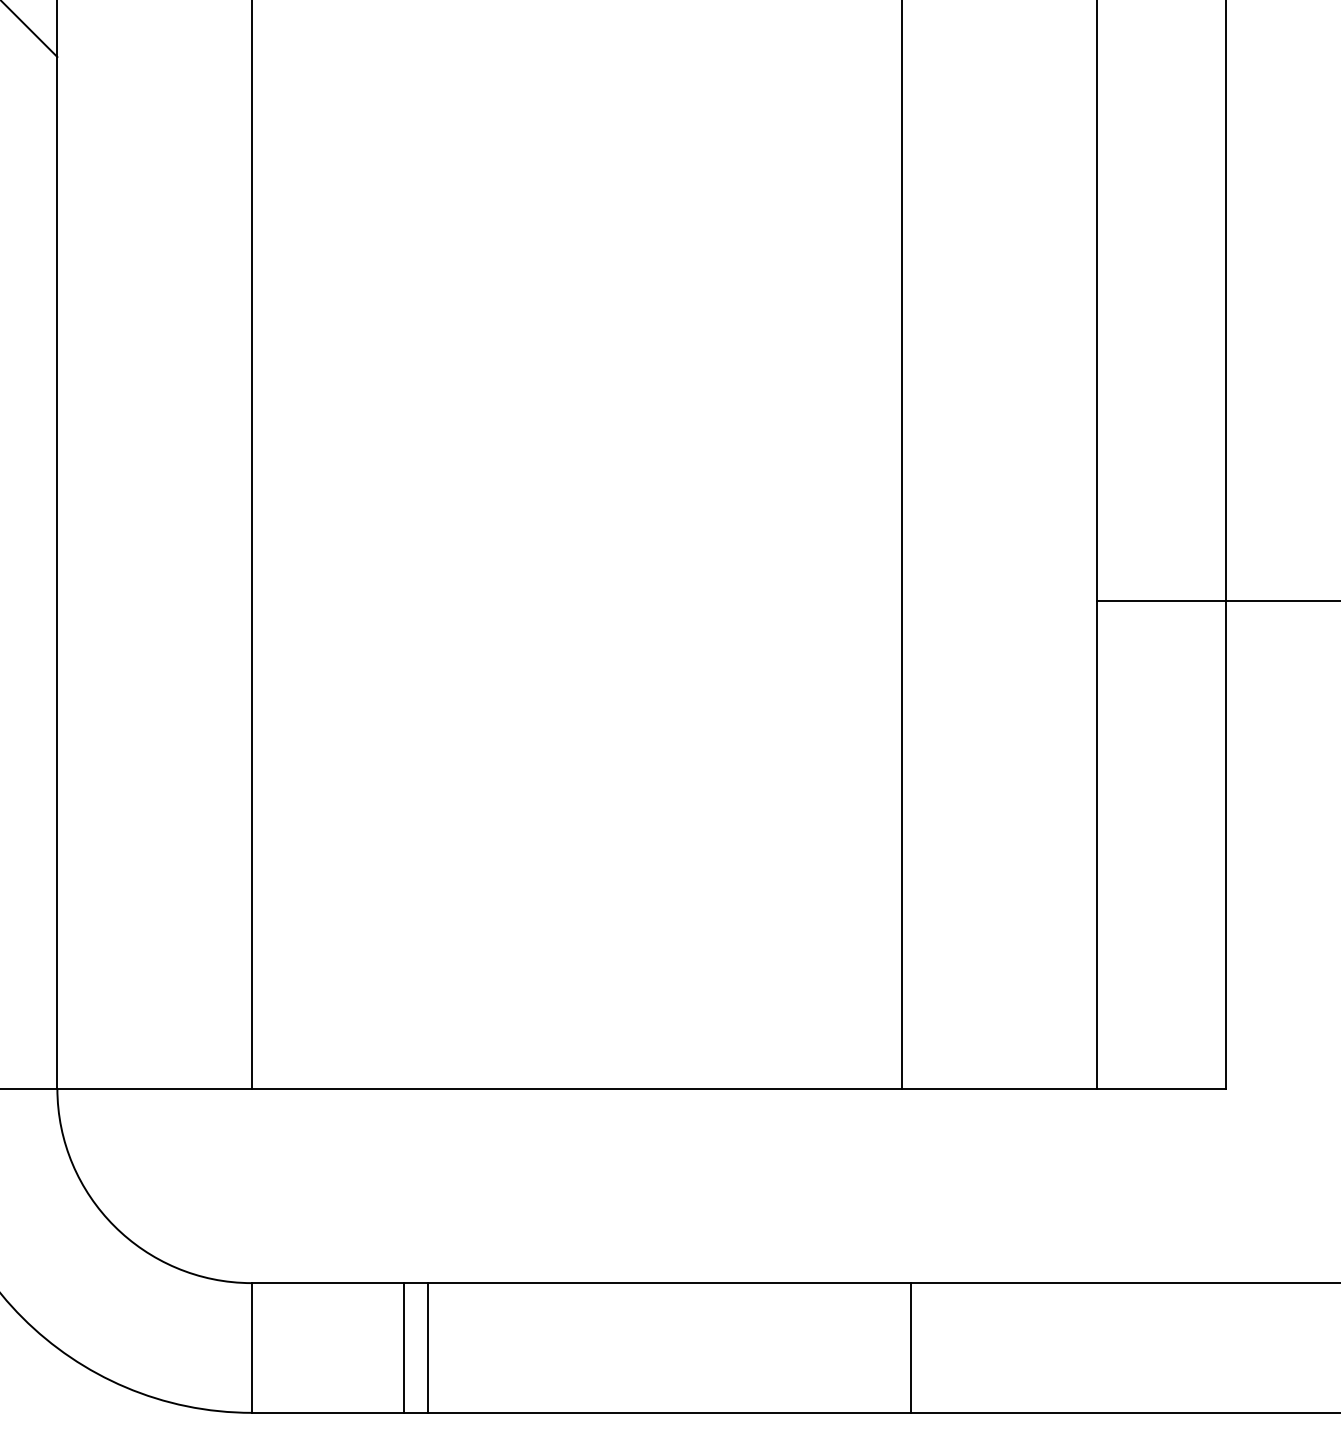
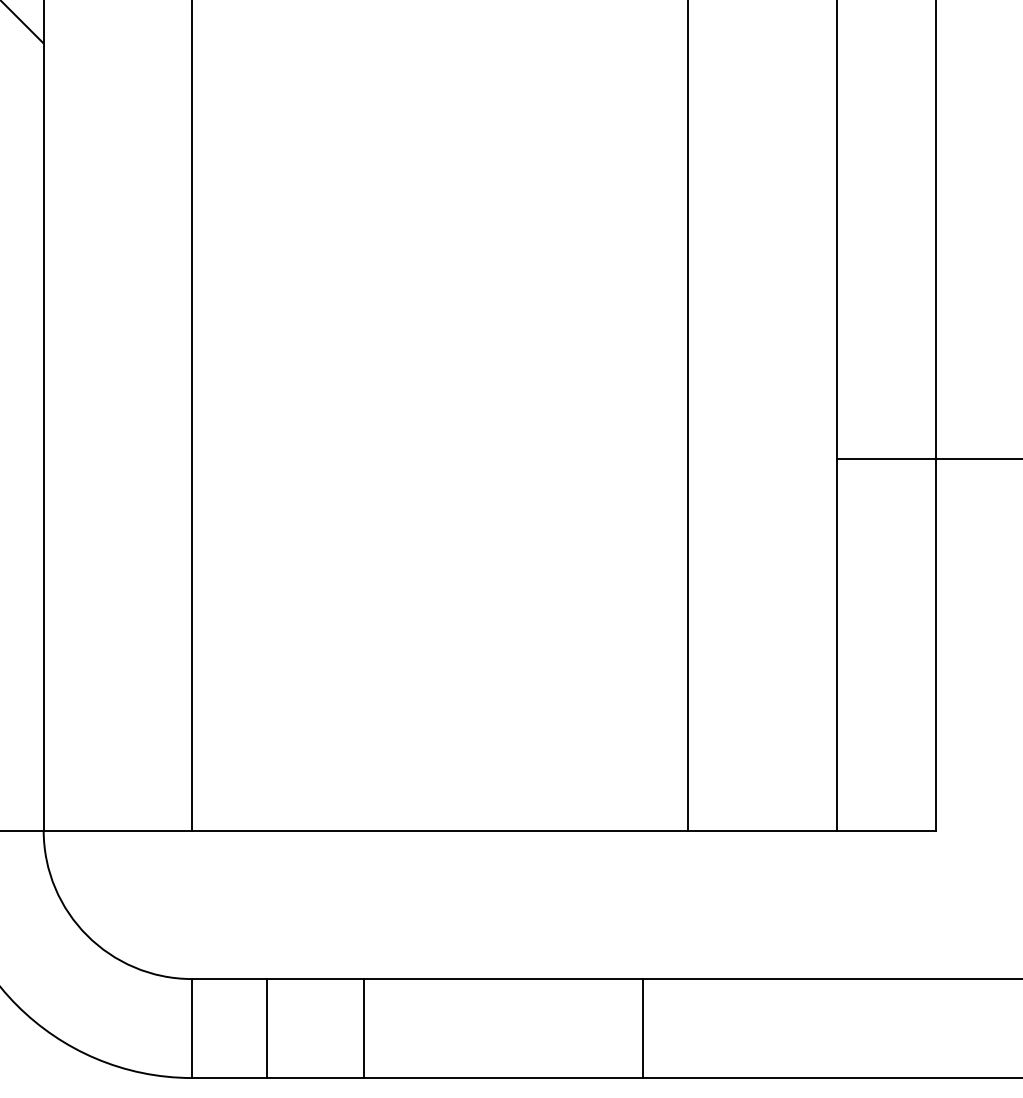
line: (403, 1347) -> (266, 1028), moved
line: (428, 1347) -> (364, 1028), moved
line: (910, 1347) -> (642, 1028), moved

